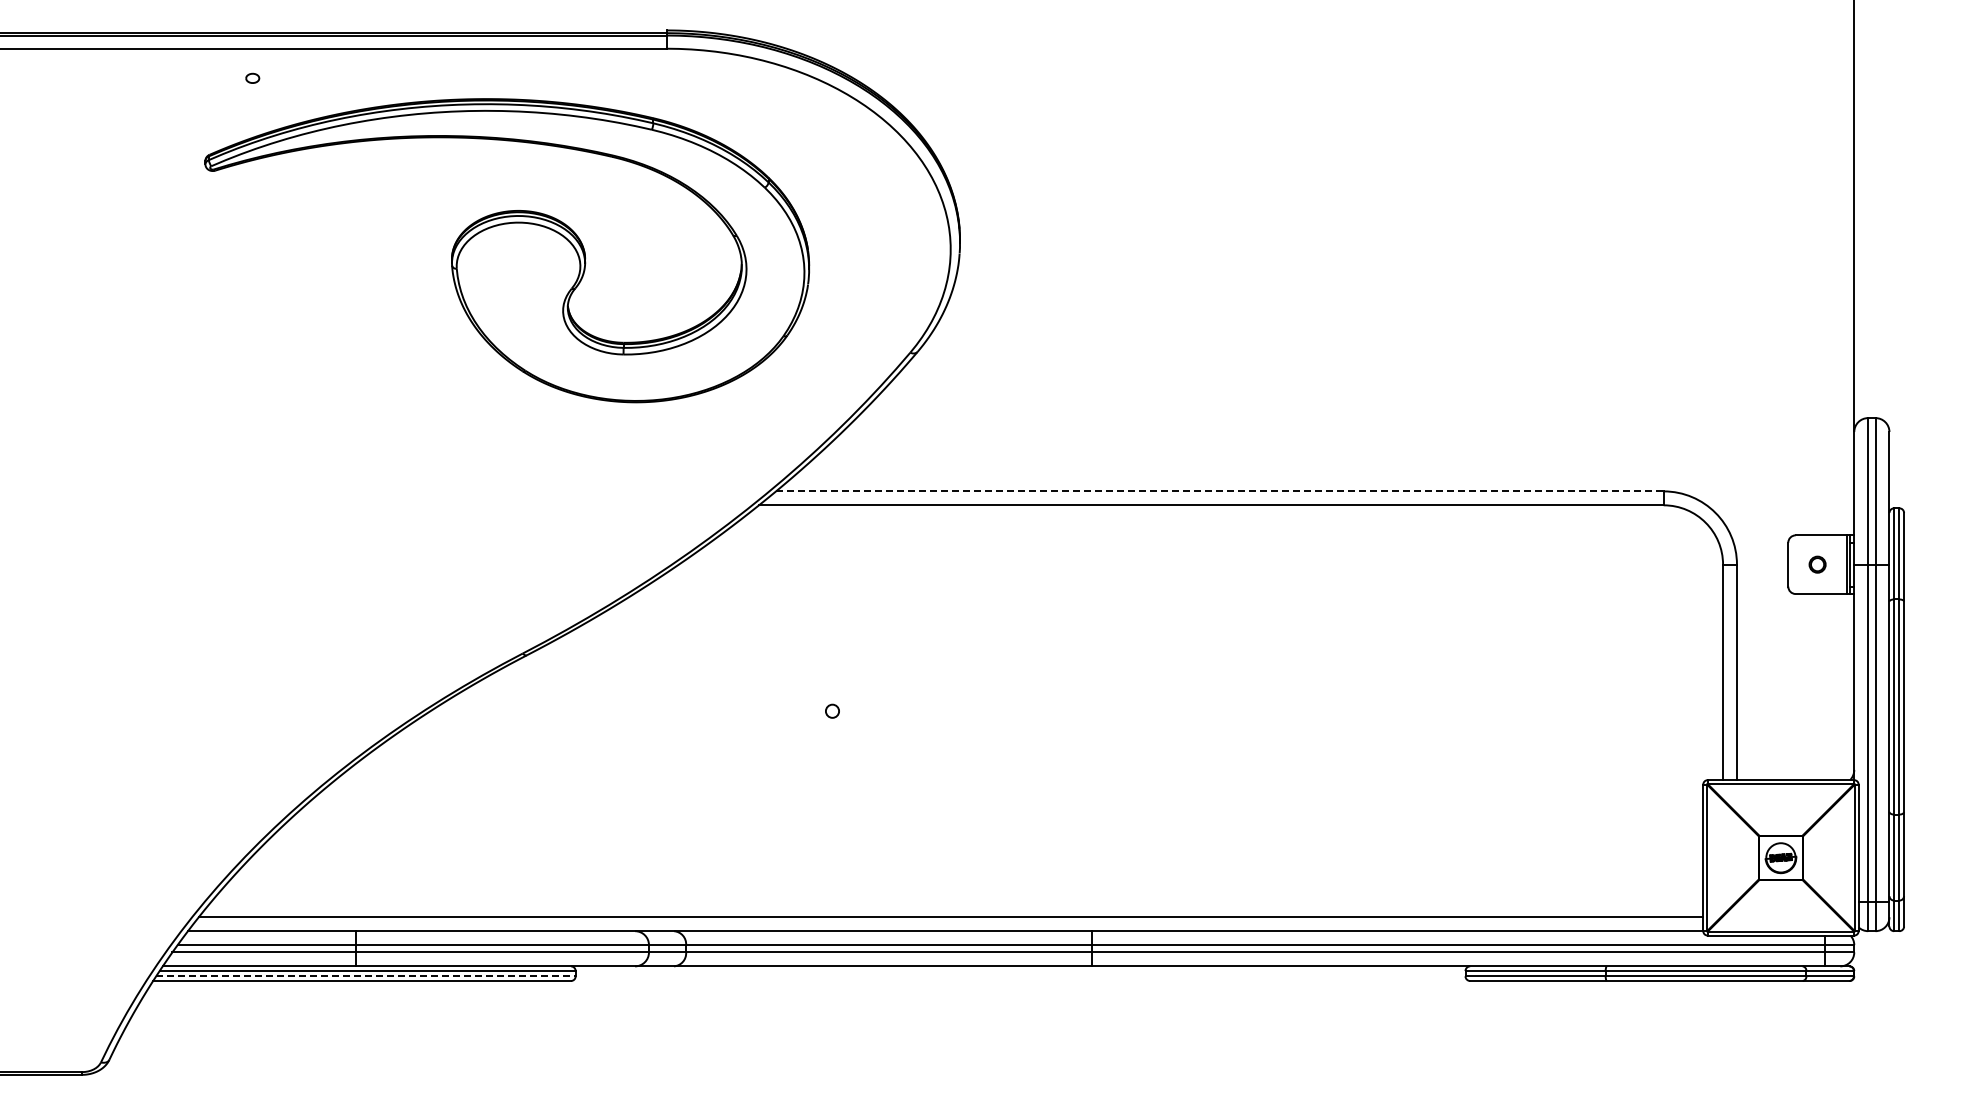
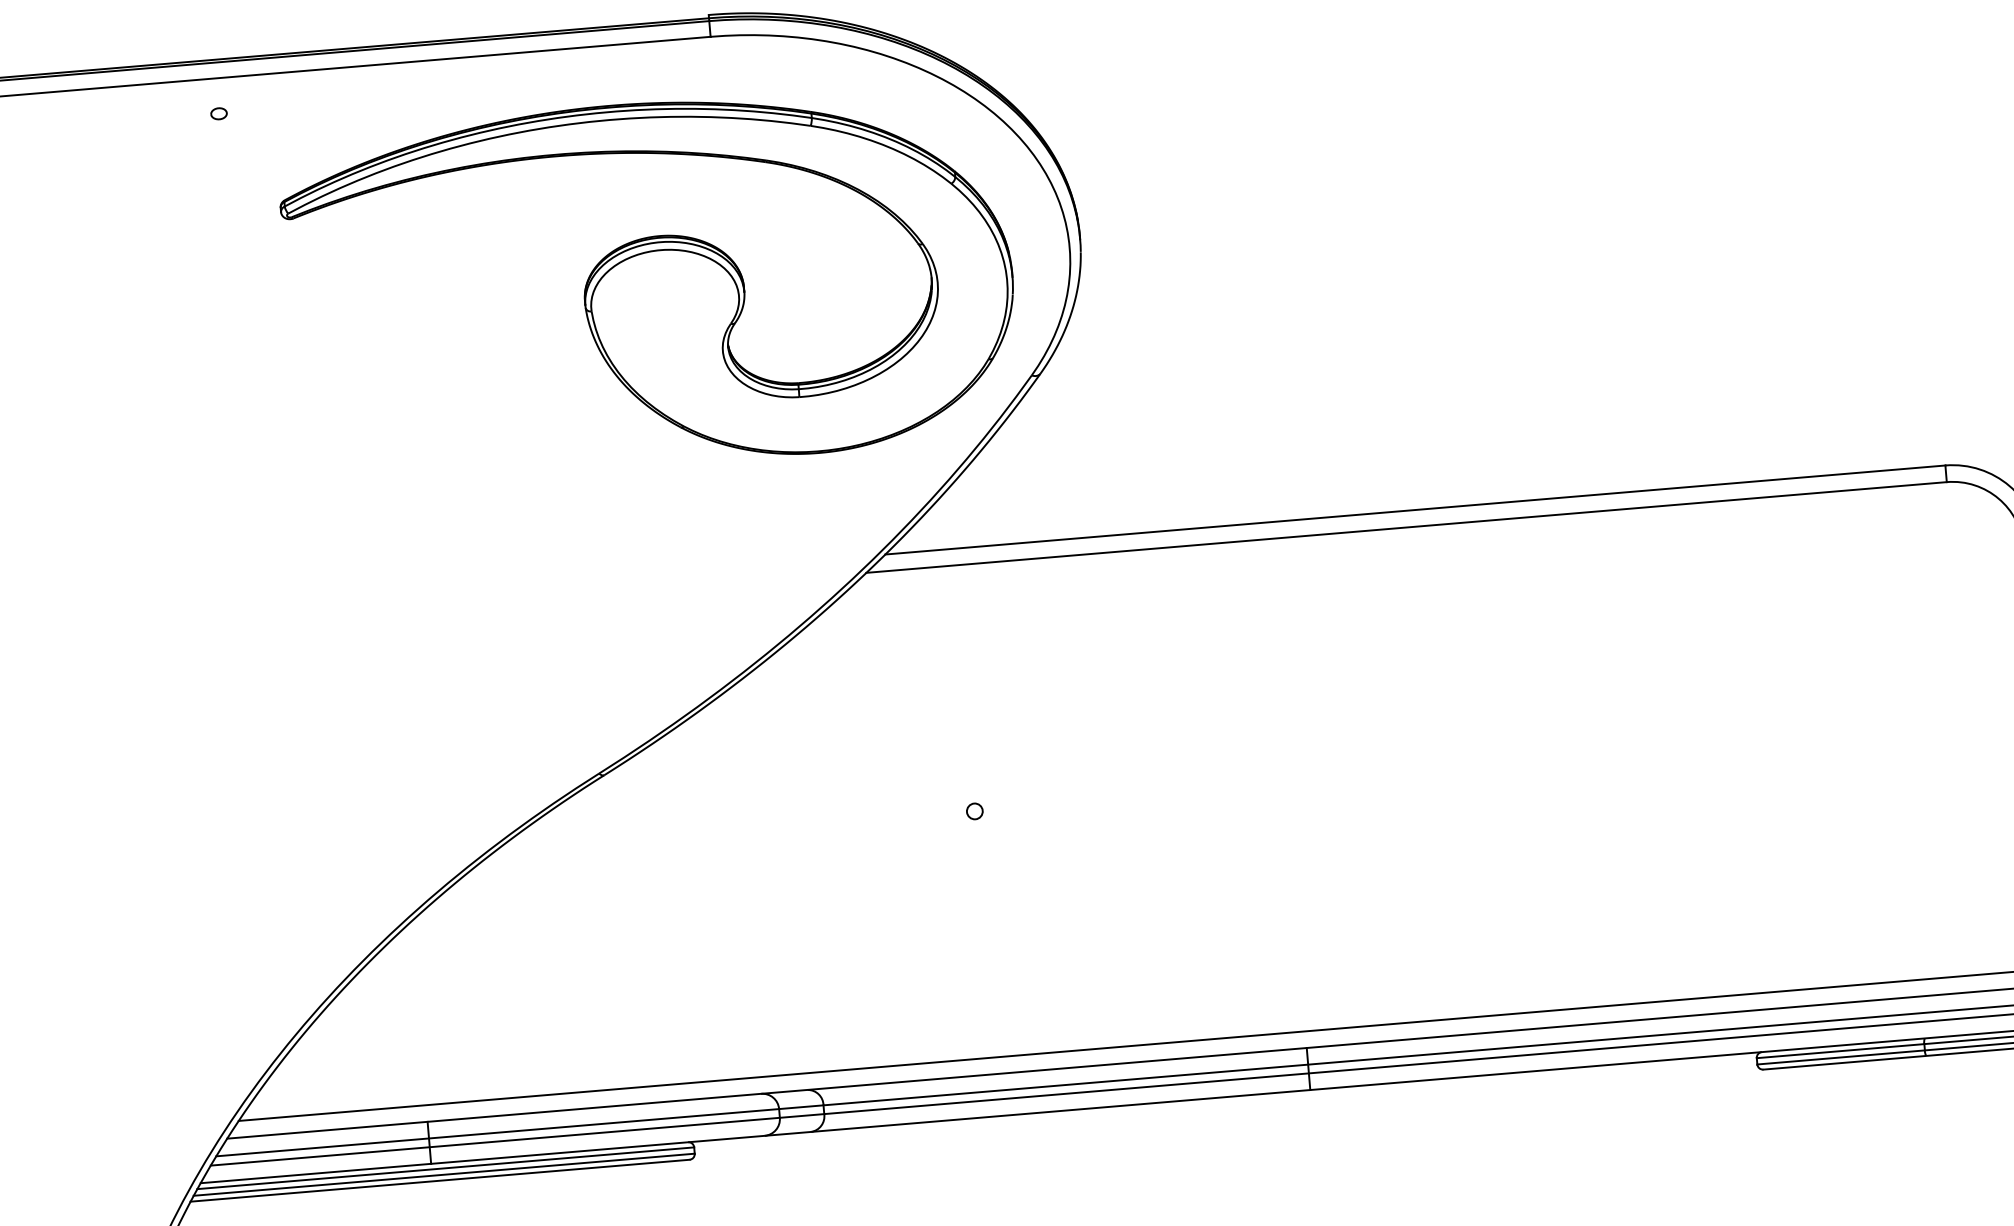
part: (507, 250) -> (650, 284), moved
line: (1219, 491) -> (1414, 510), dashed -> solid
line: (365, 976) -> (443, 1174), dashed -> solid

